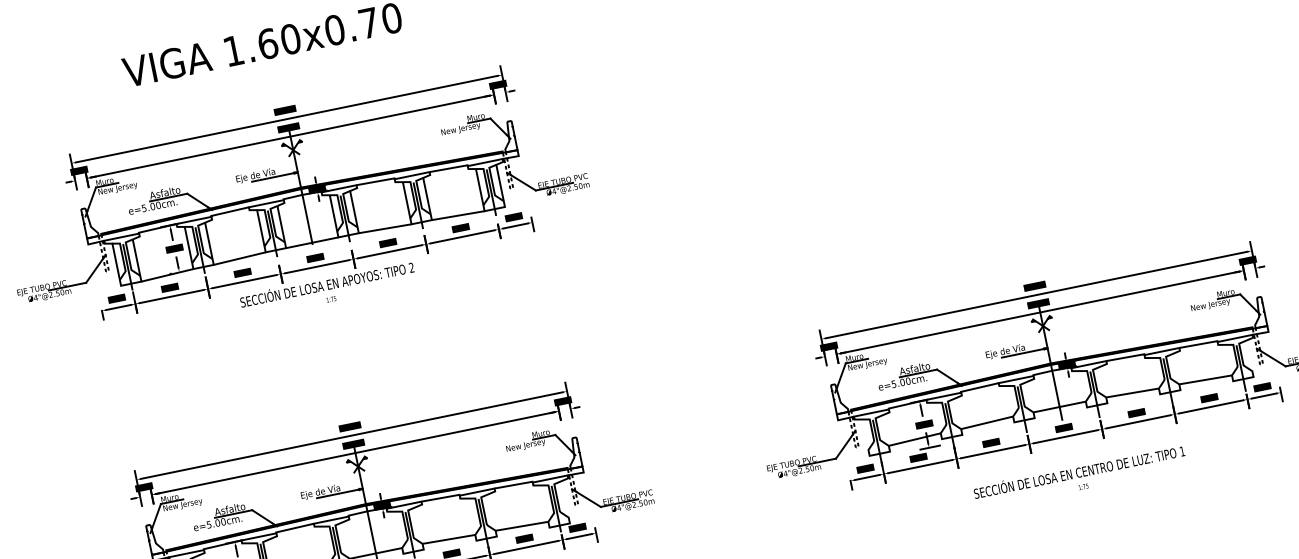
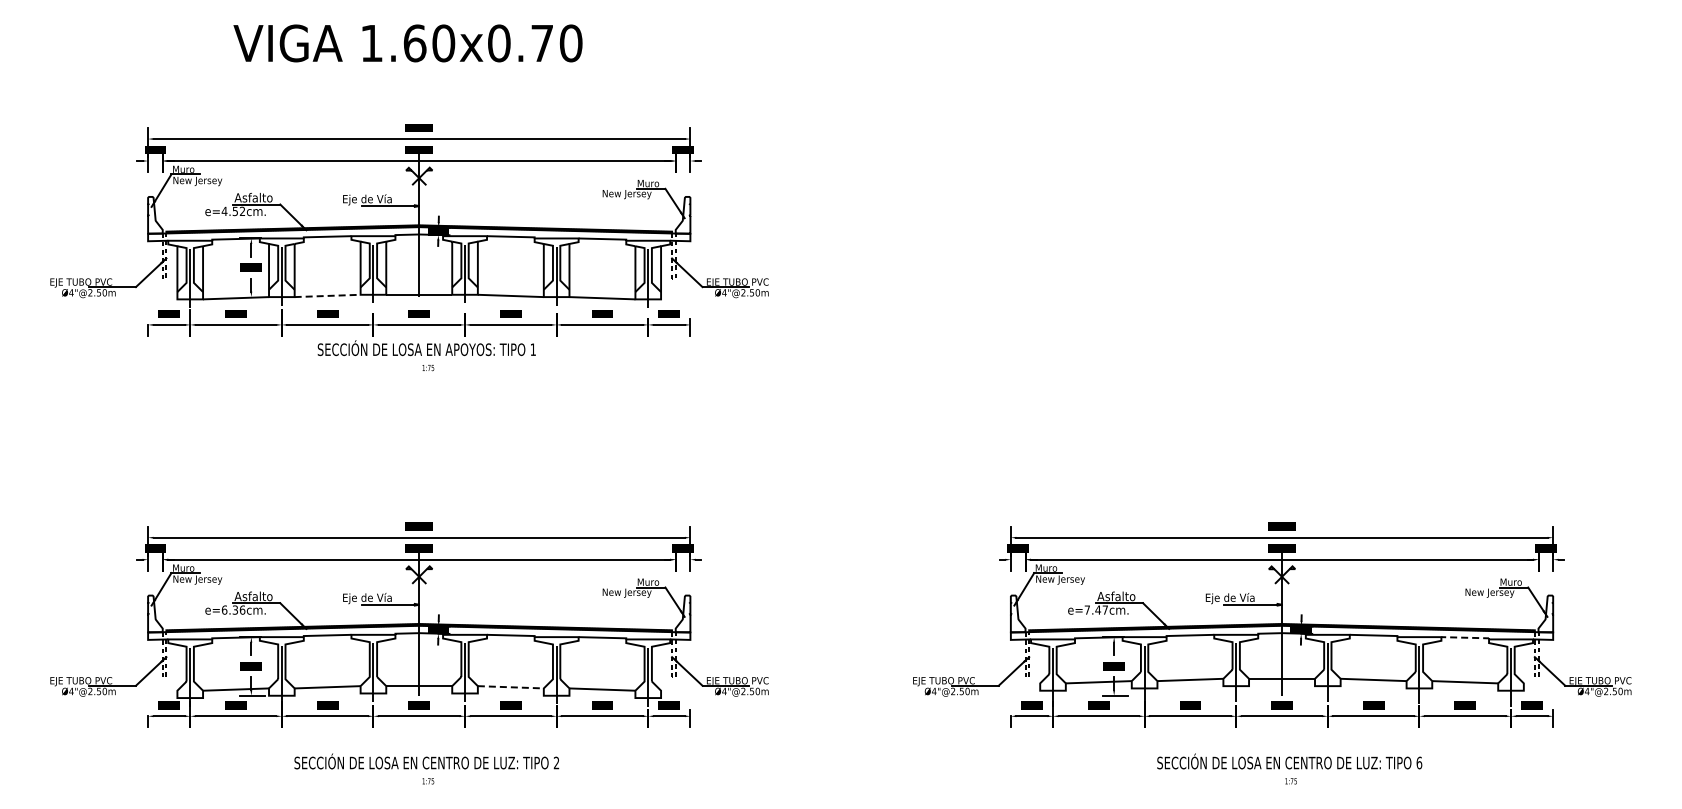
text: (151, 206) -> (233, 211), e=5.00cm. -> e=4.52cm.
line: (239, 258) -> (327, 295), solid -> dashed
text: (411, 267) -> (532, 349), 2 -> 1
line: (1199, 344) -> (1466, 637), solid -> dashed
text: (901, 382) -> (1096, 609), e=5.00cm. -> e=7.47cm.
text: (1182, 451) -> (1419, 762), 1 -> 6
text: (216, 522) -> (233, 609), e=5.00cm. -> e=6.36cm.
line: (448, 539) -> (510, 687), solid -> dashed

